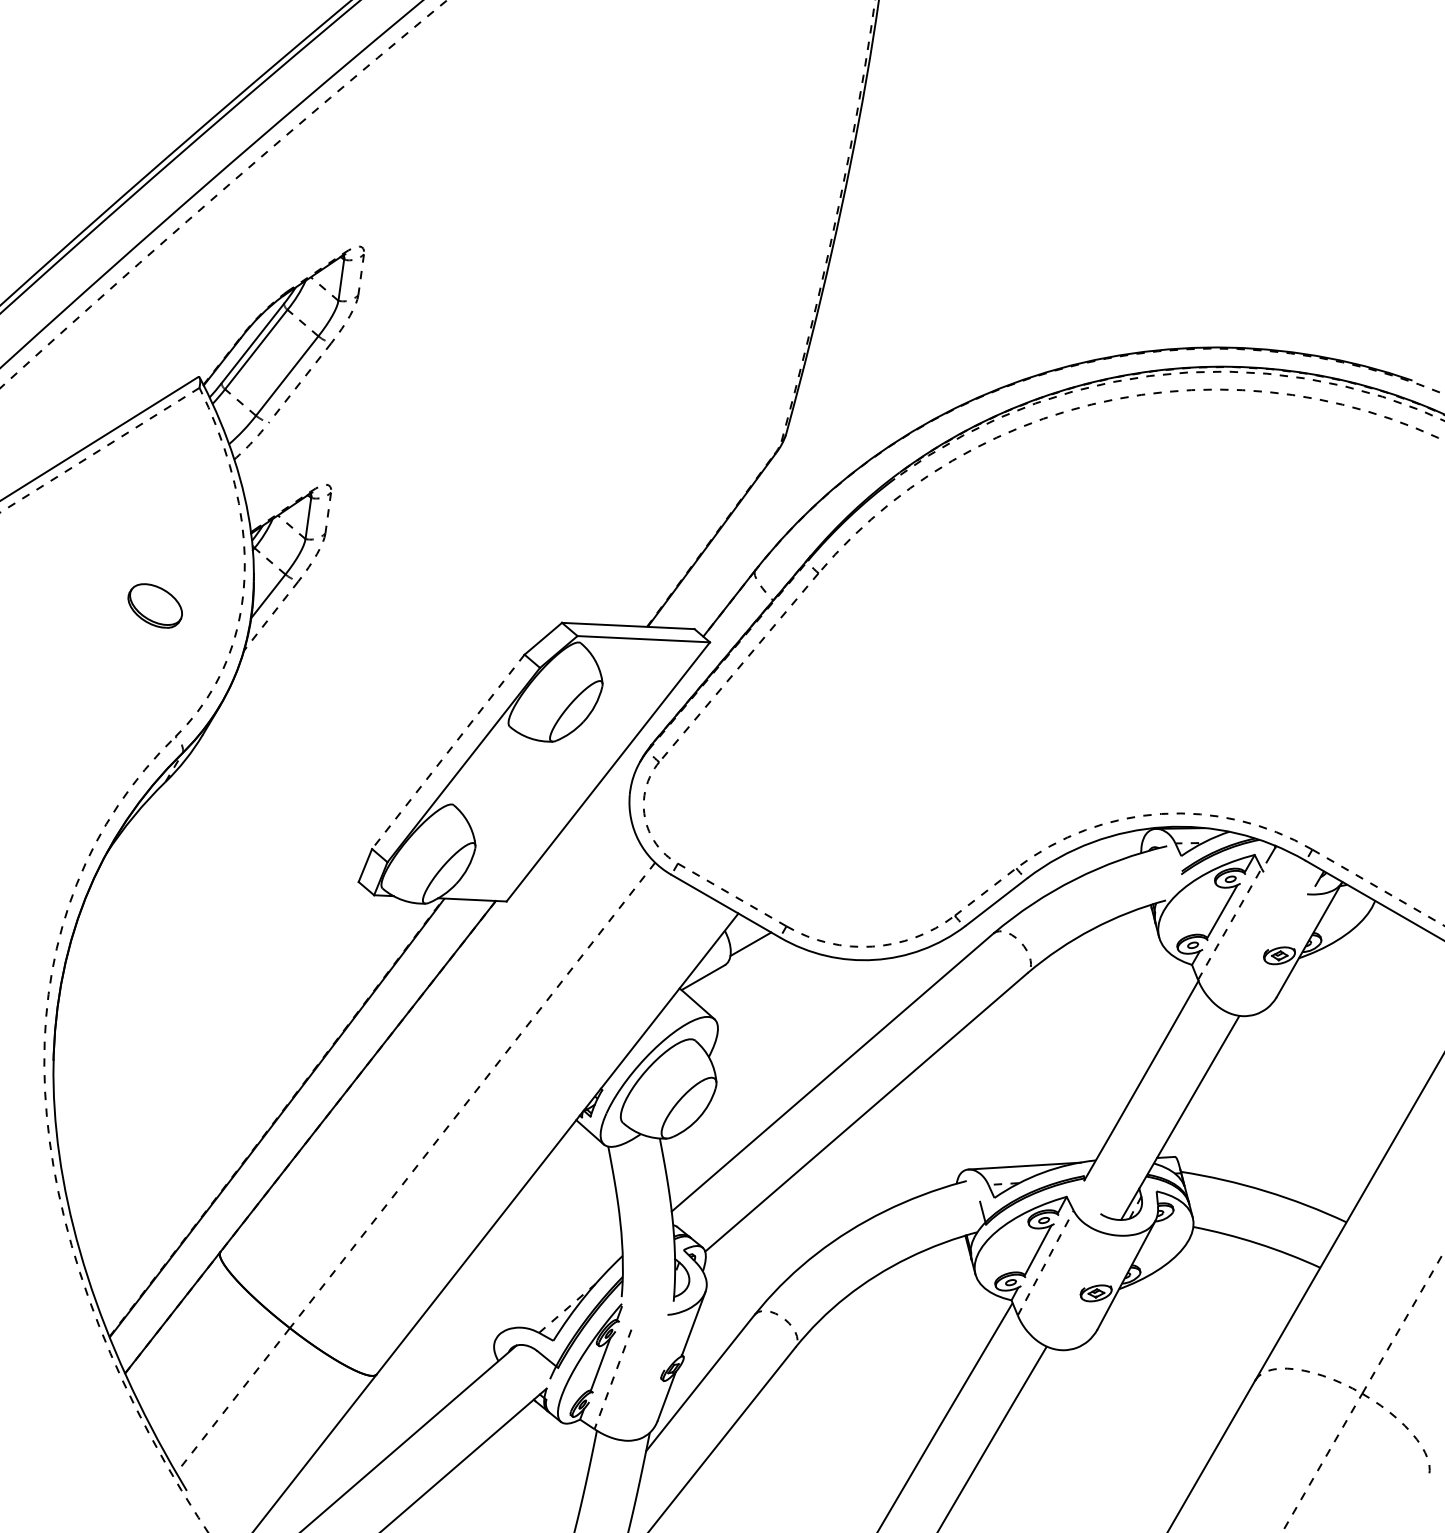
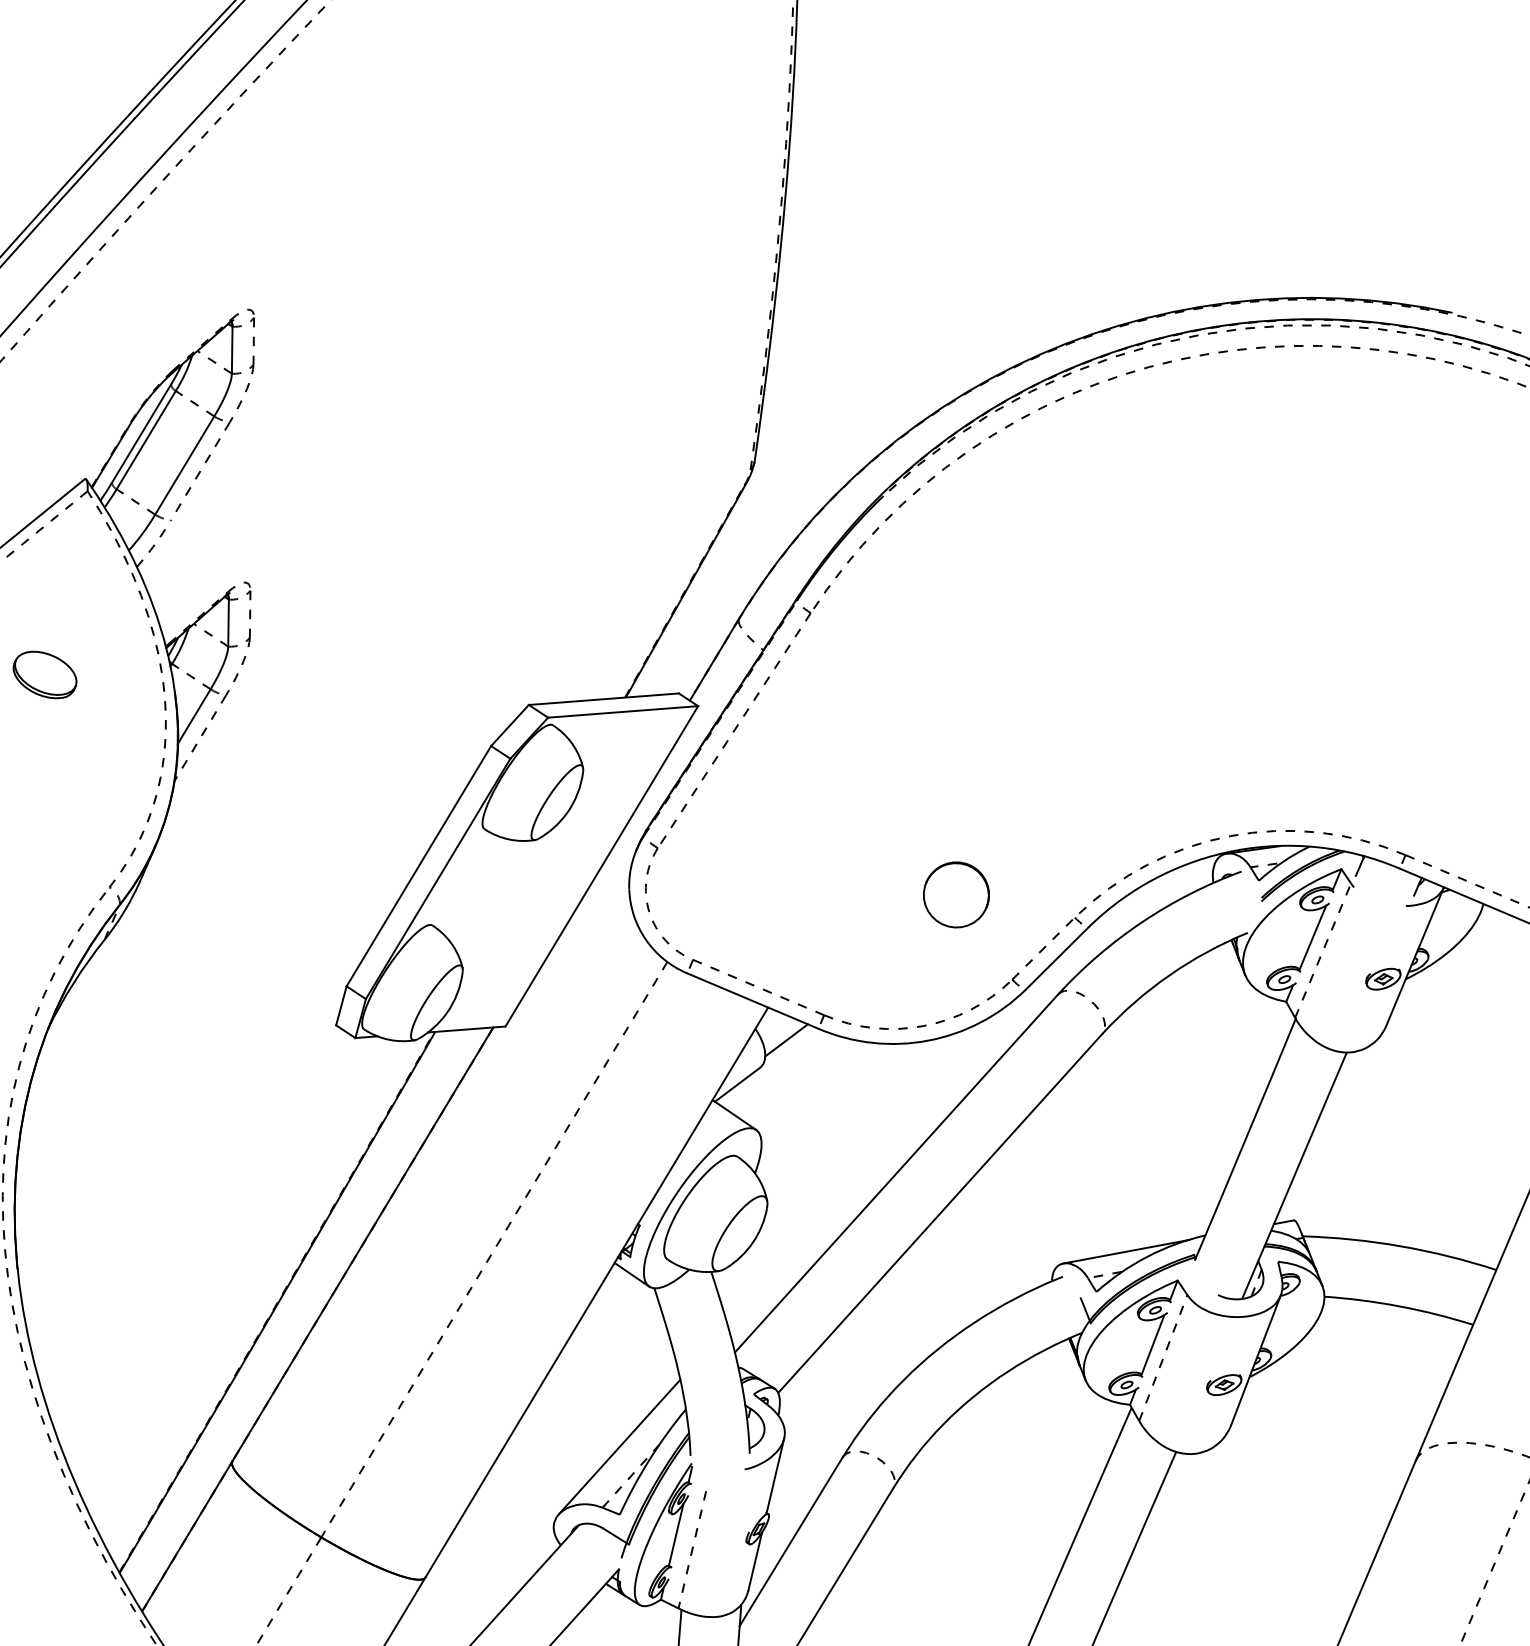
part: (154, 605) -> (44, 674), moved
line: (448, 751) -> (419, 865), dashed -> solid
part: (914, 835) -> (955, 894), added
line: (560, 1281) -> (619, 1446), added

